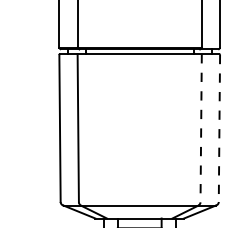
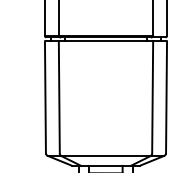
line: (200, 128) -> (152, 97), dashed -> solid
line: (219, 128) -> (166, 97), dashed -> solid

